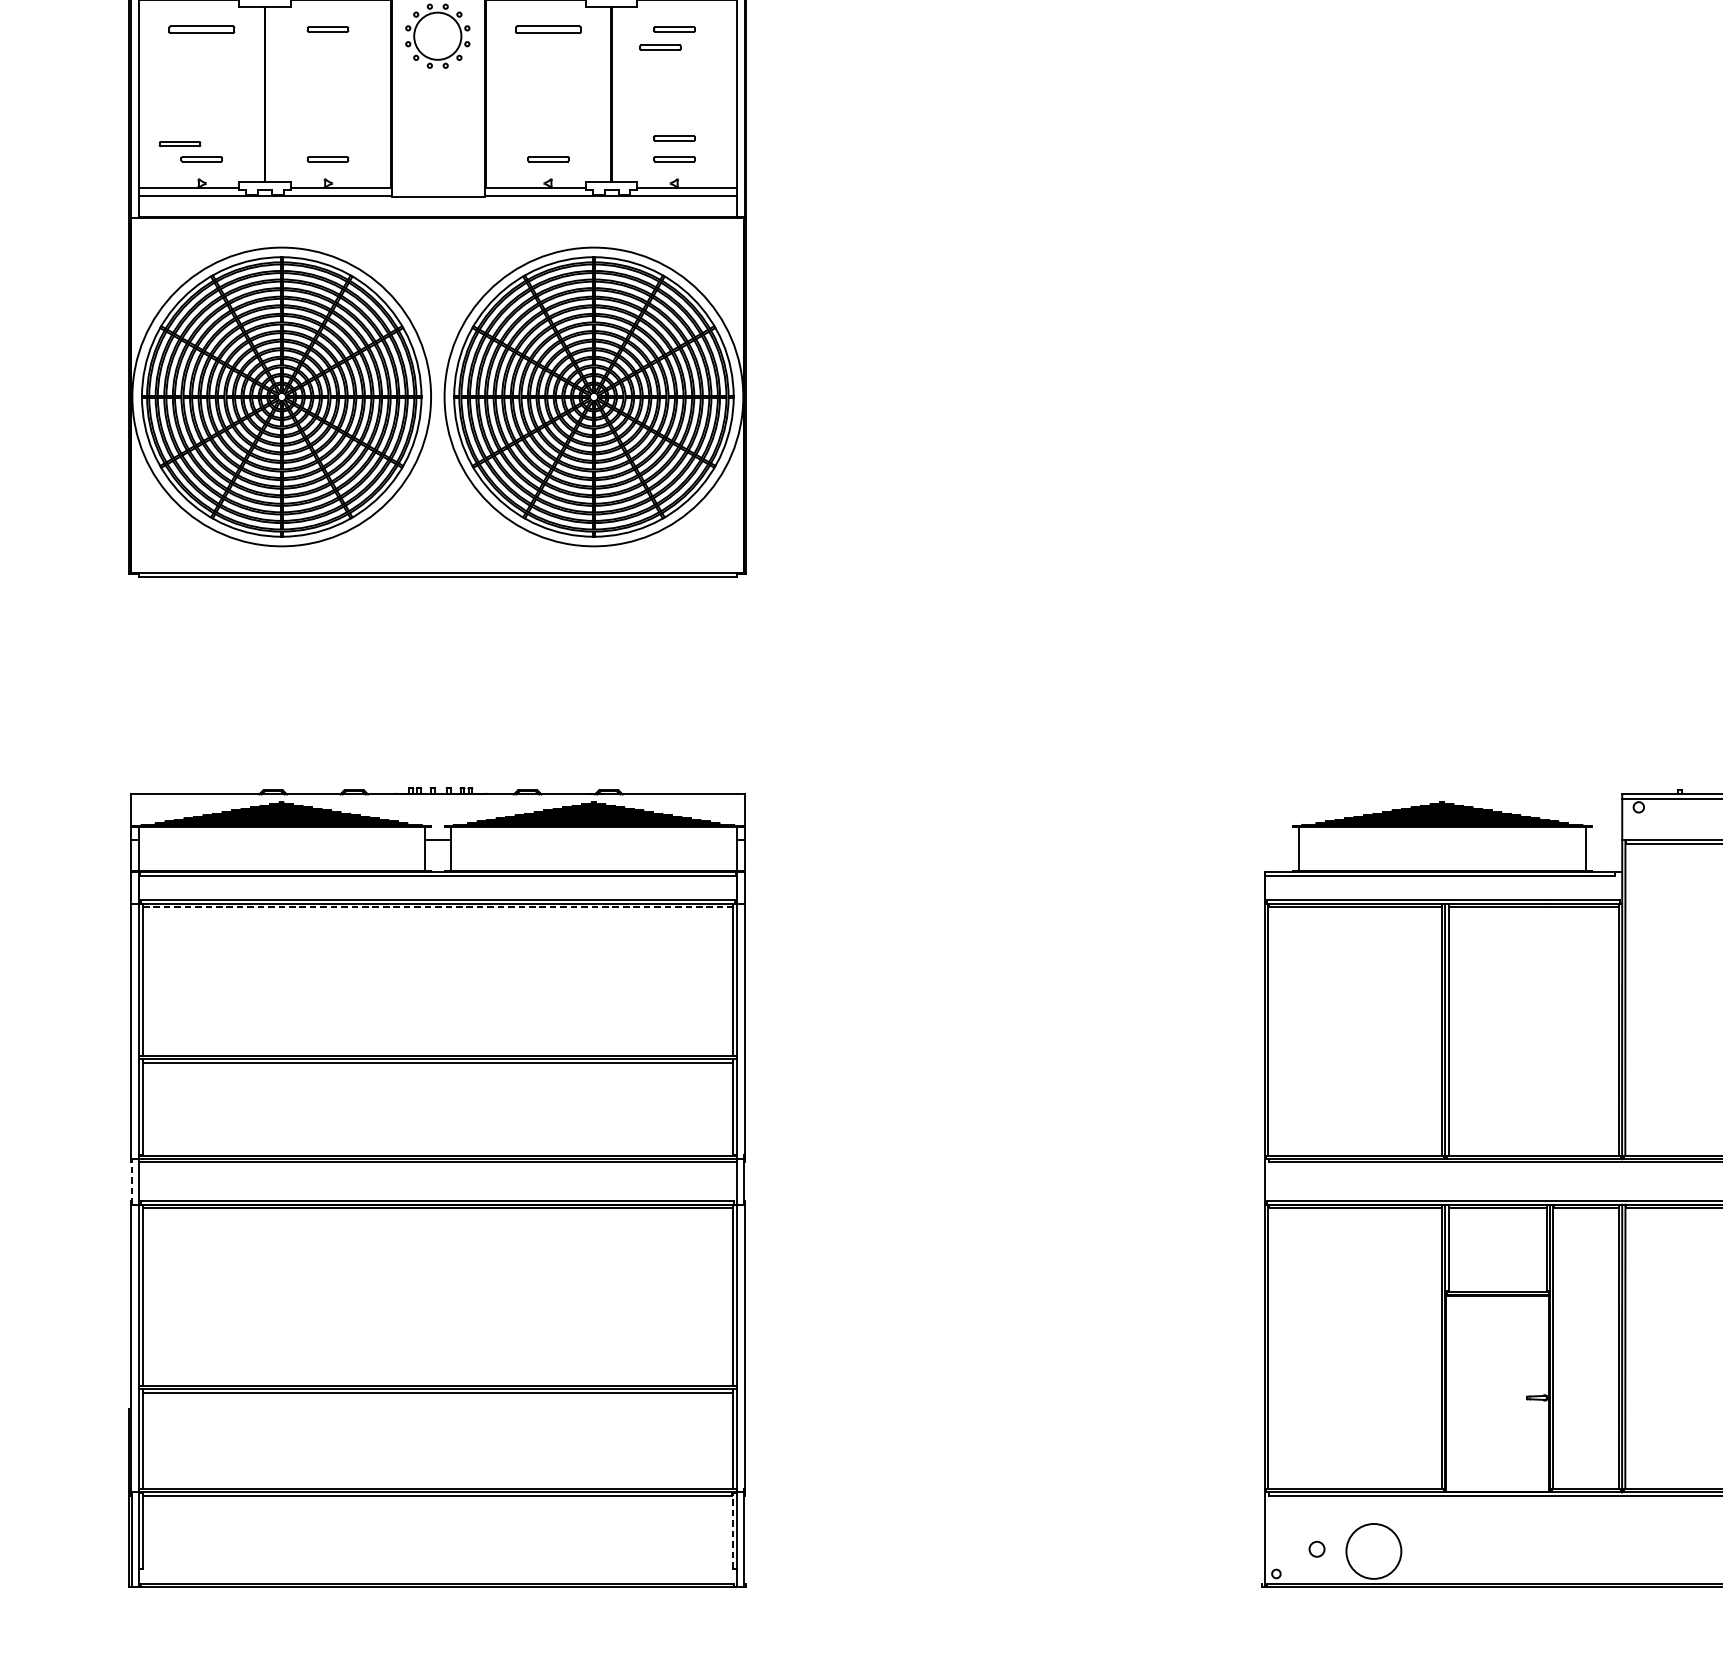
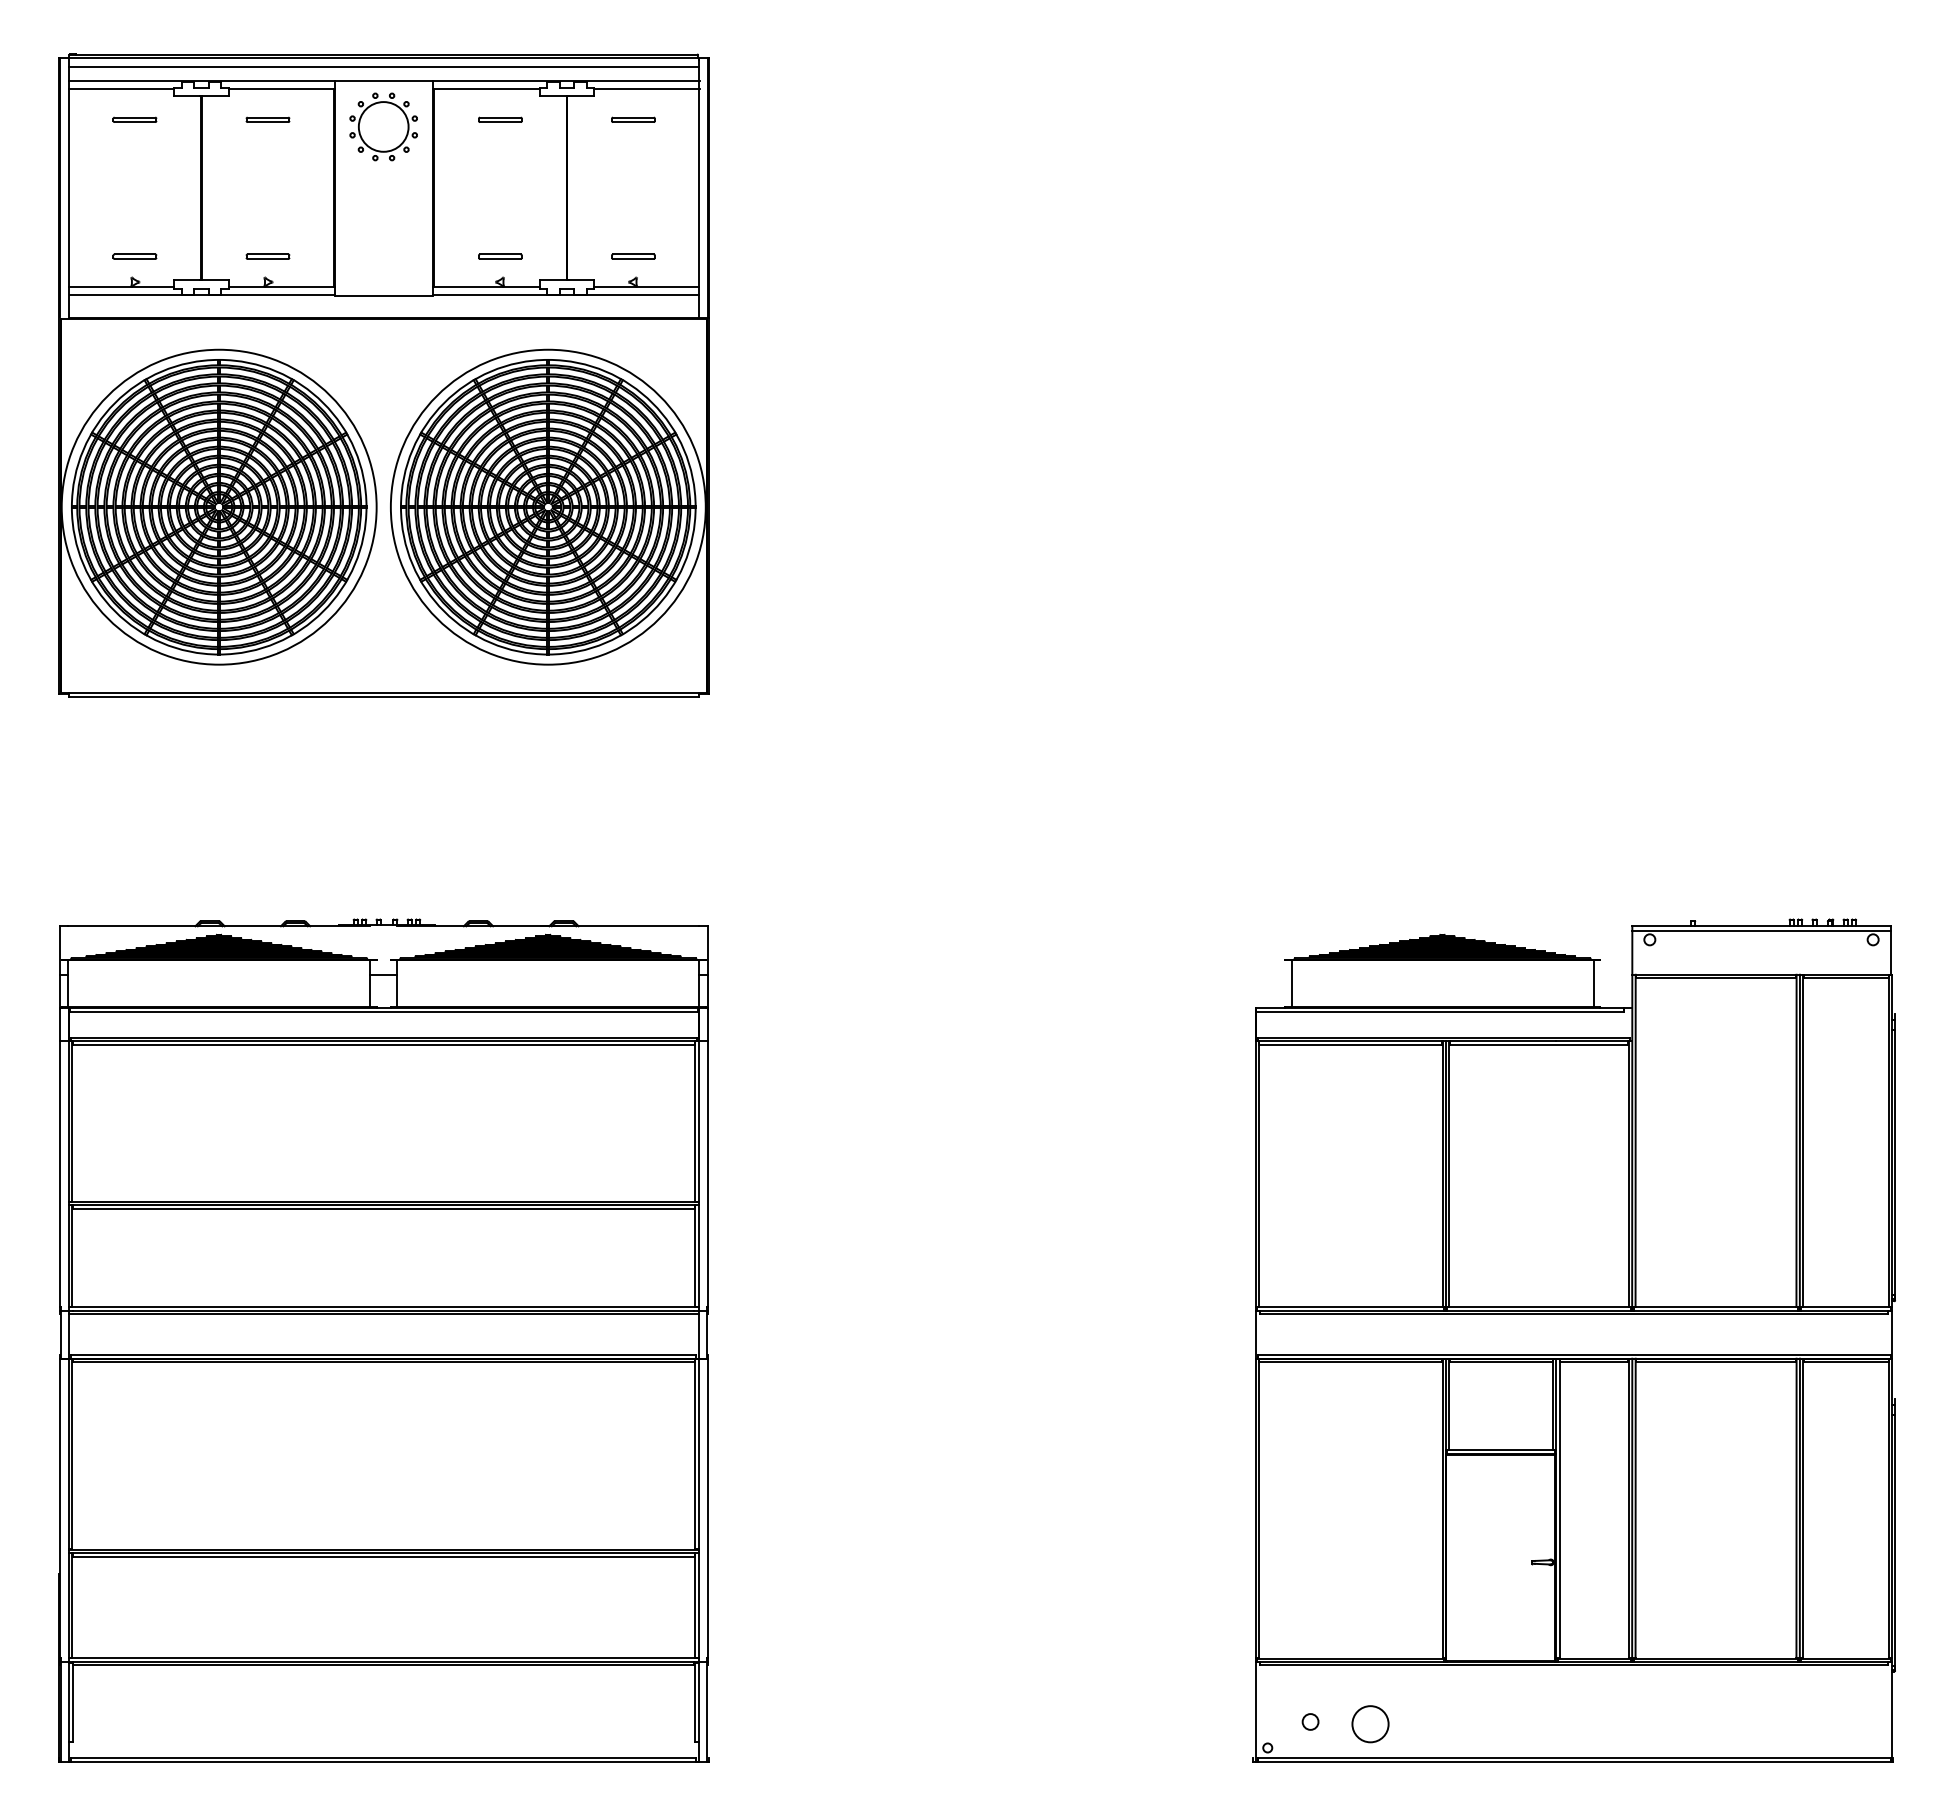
part: (201, 29) -> (134, 119), size x0.62
part: (548, 29) -> (500, 119), size x0.62
part: (660, 47) -> (618, 138), removed
part: (674, 138) -> (633, 234), removed
part: (179, 143) -> (111, 240), removed
line: (437, 907) -> (383, 1045), dashed -> solid
line: (131, 1181) -> (60, 1334), dashed -> solid
line: (732, 1530) -> (694, 1702), dashed -> solid
circle: (1373, 1551) -> (1370, 1724), size x0.62

